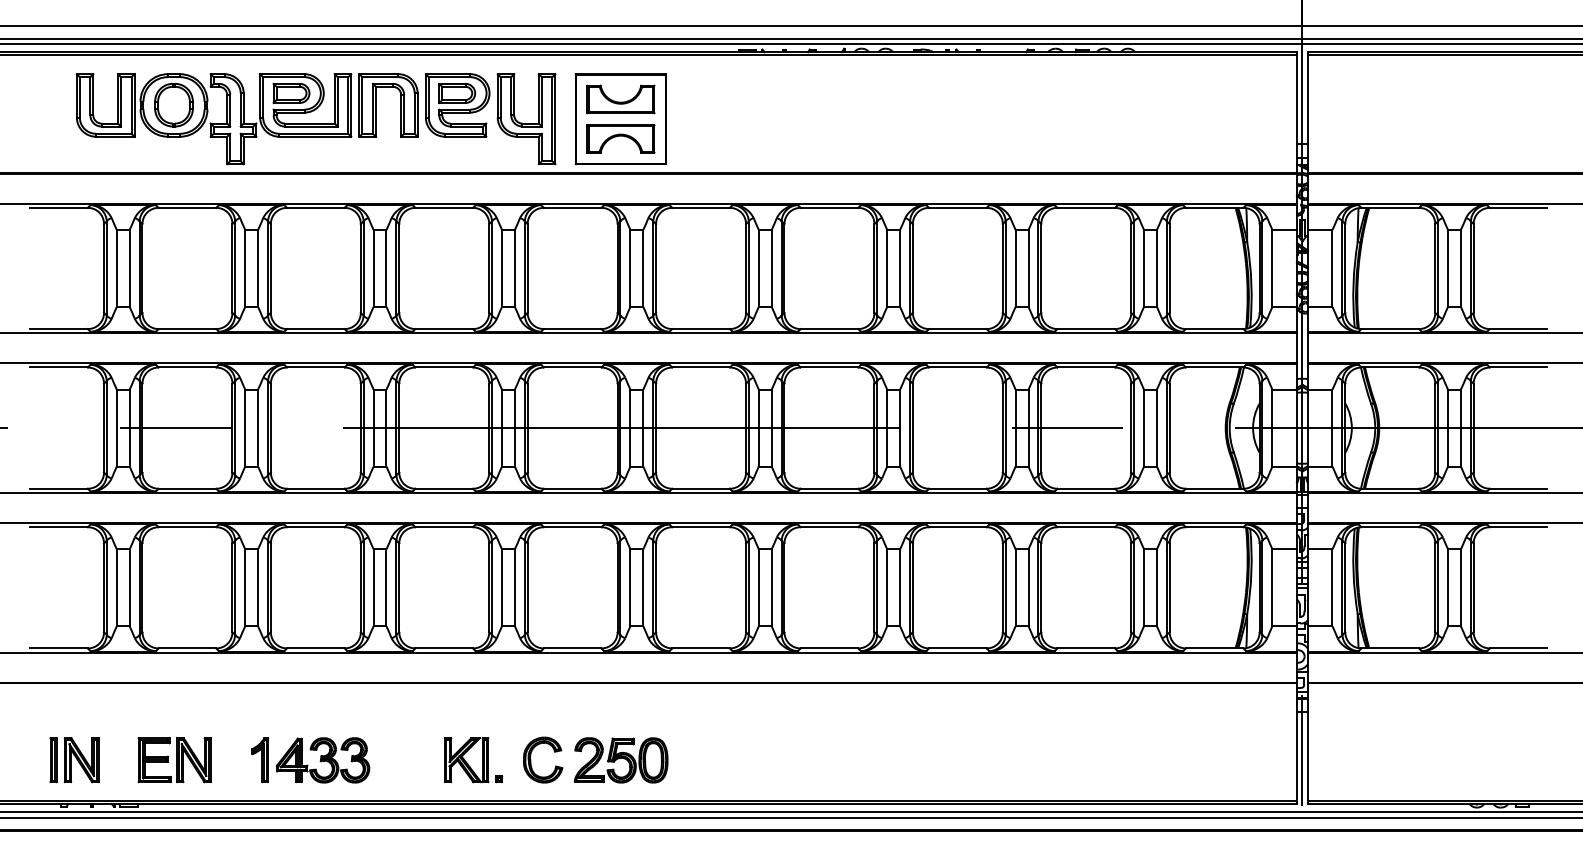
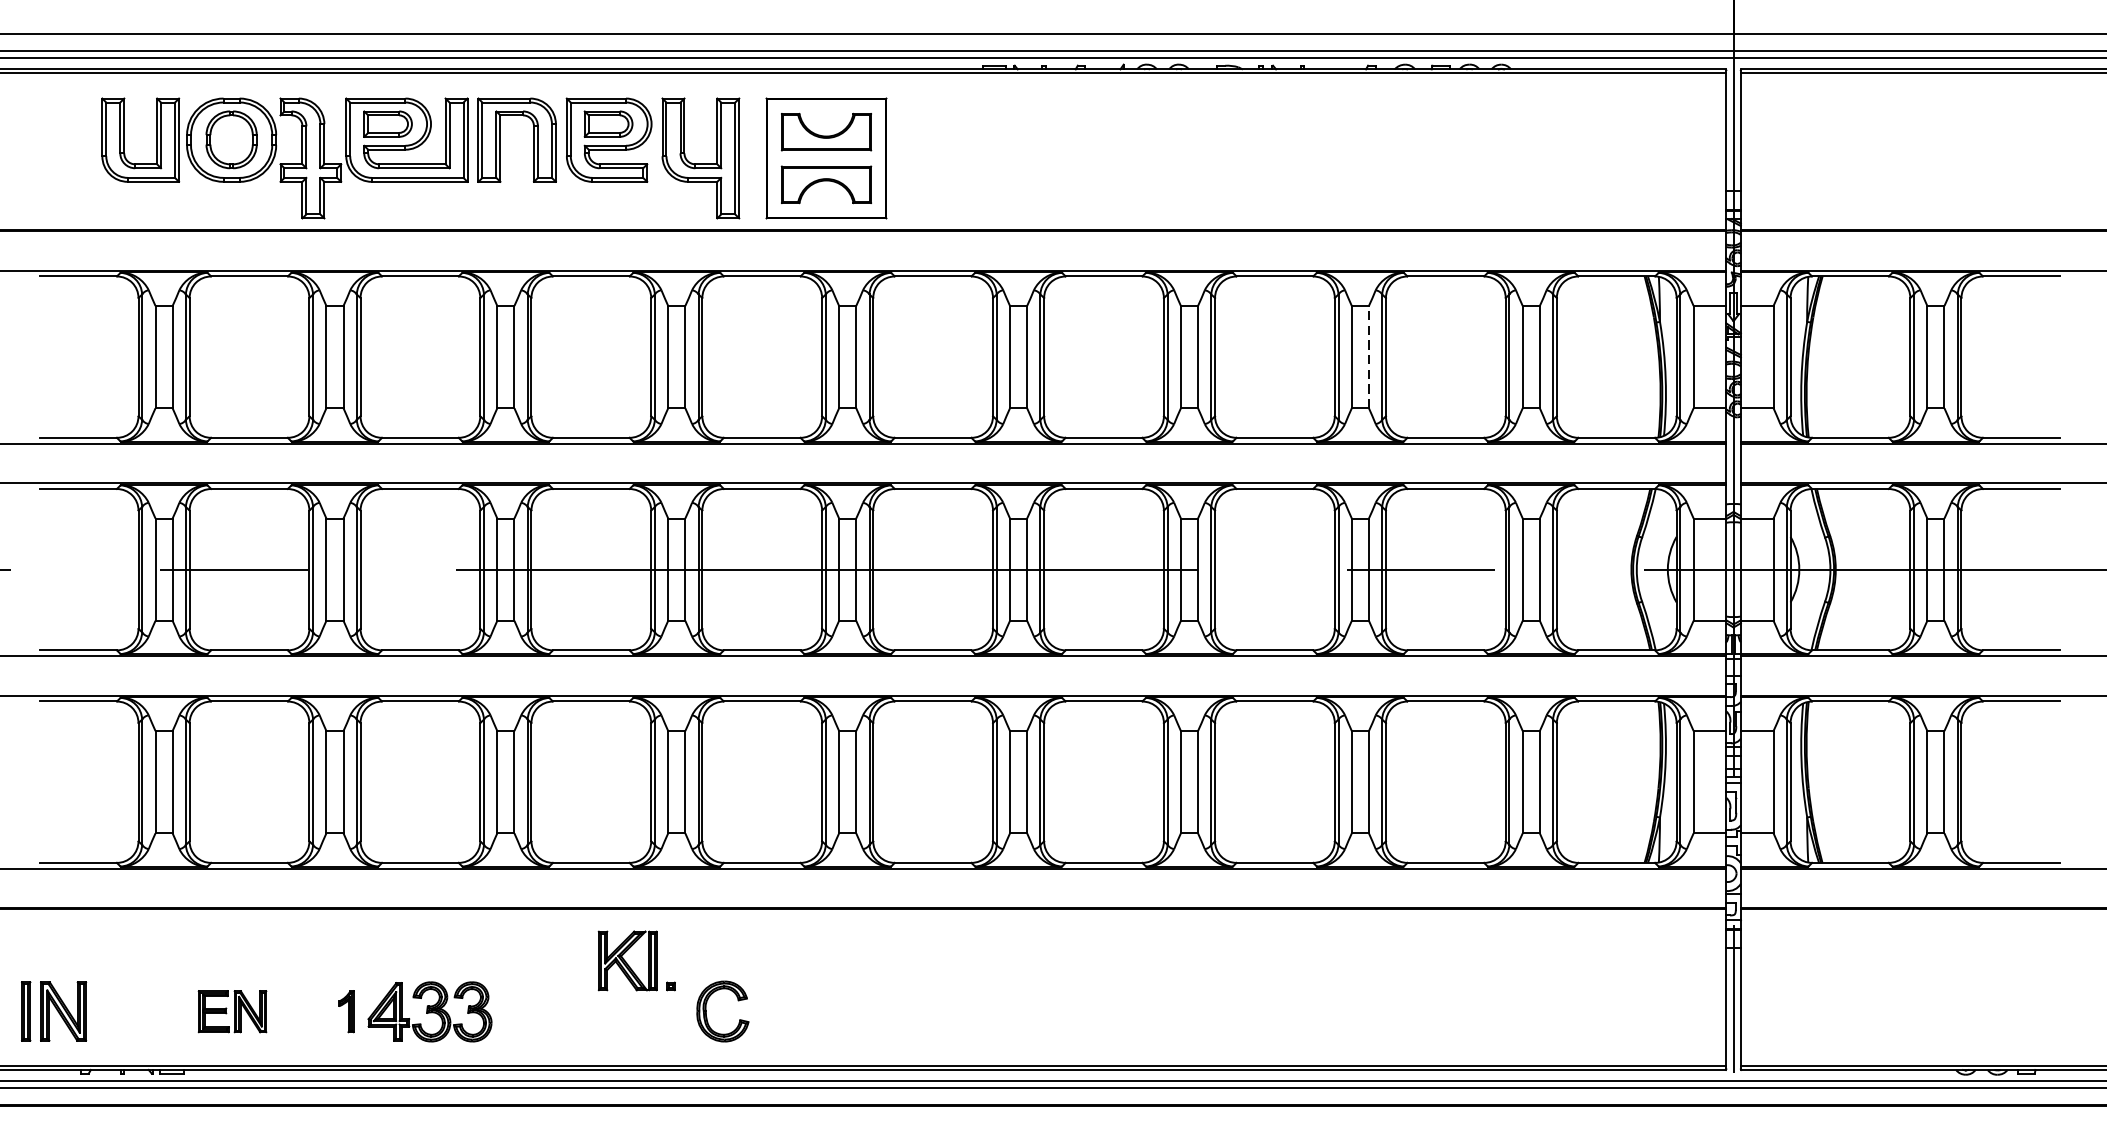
line: (1028, 267) -> (1368, 355), solid -> dashed
part: (74, 760) -> (53, 1012), moved
part: (174, 760) -> (232, 1012), size x0.7
part: (260, 760) -> (346, 1012), size x0.7
part: (473, 760) -> (636, 961), moved
part: (620, 760) -> (825, 1012), removed

